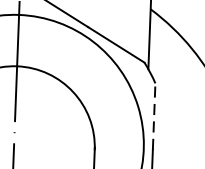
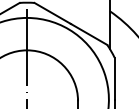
line: (153, 116) -> (114, 78), dashed -> solid

